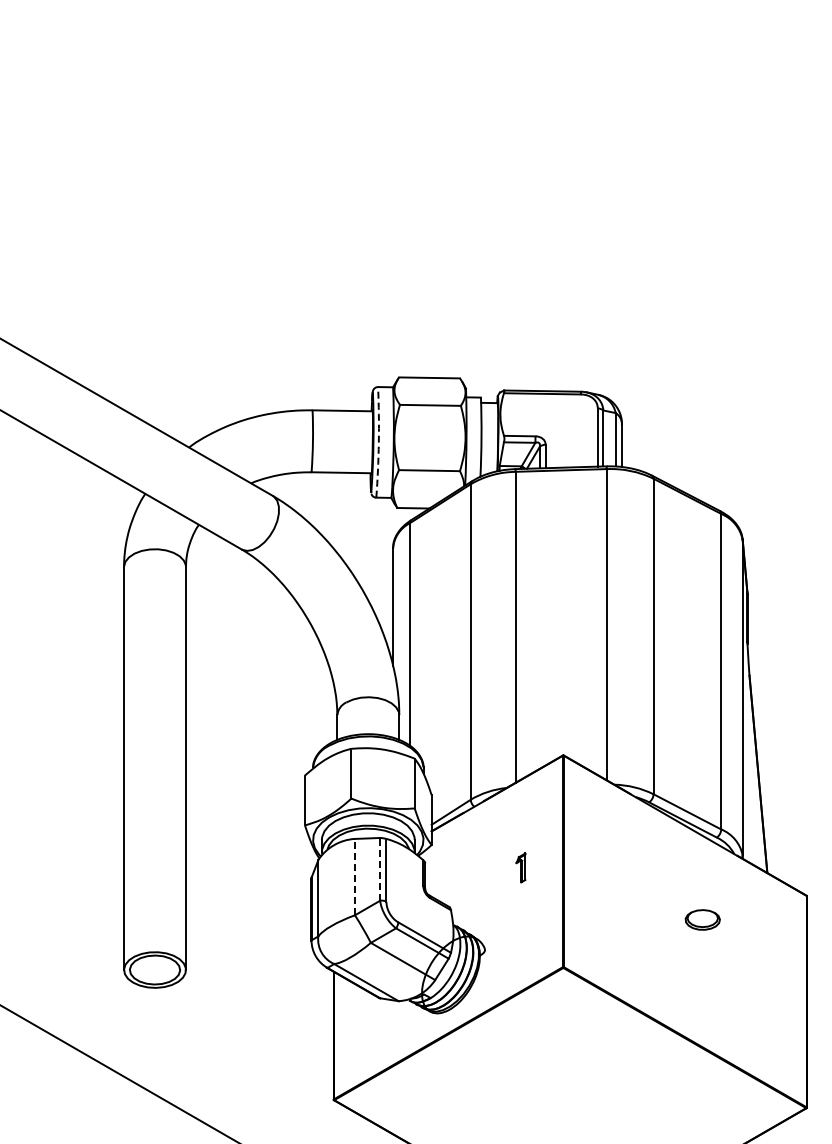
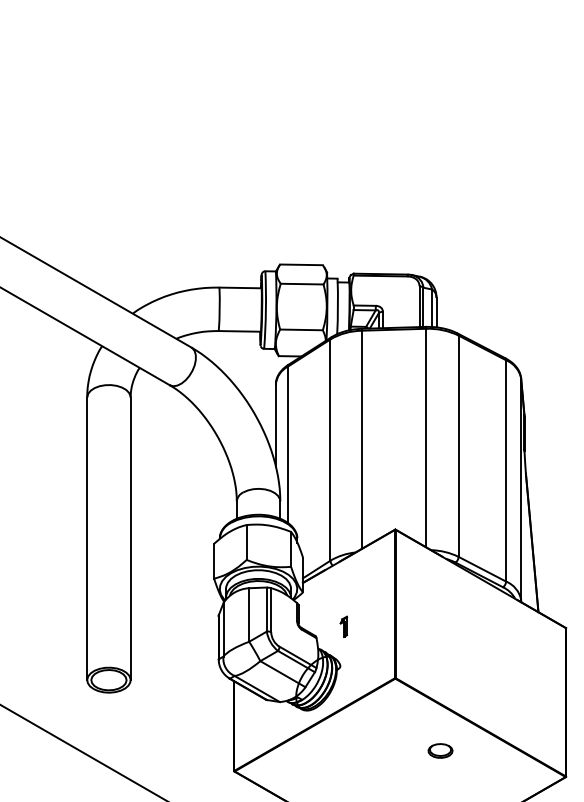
arc: (378, 442) -> (265, 310), dashed -> solid
part: (520, 867) -> (343, 626), moved
line: (380, 868) -> (267, 608), dashed -> solid
line: (354, 876) -> (248, 614), dashed -> solid
part: (702, 919) -> (440, 750), moved

